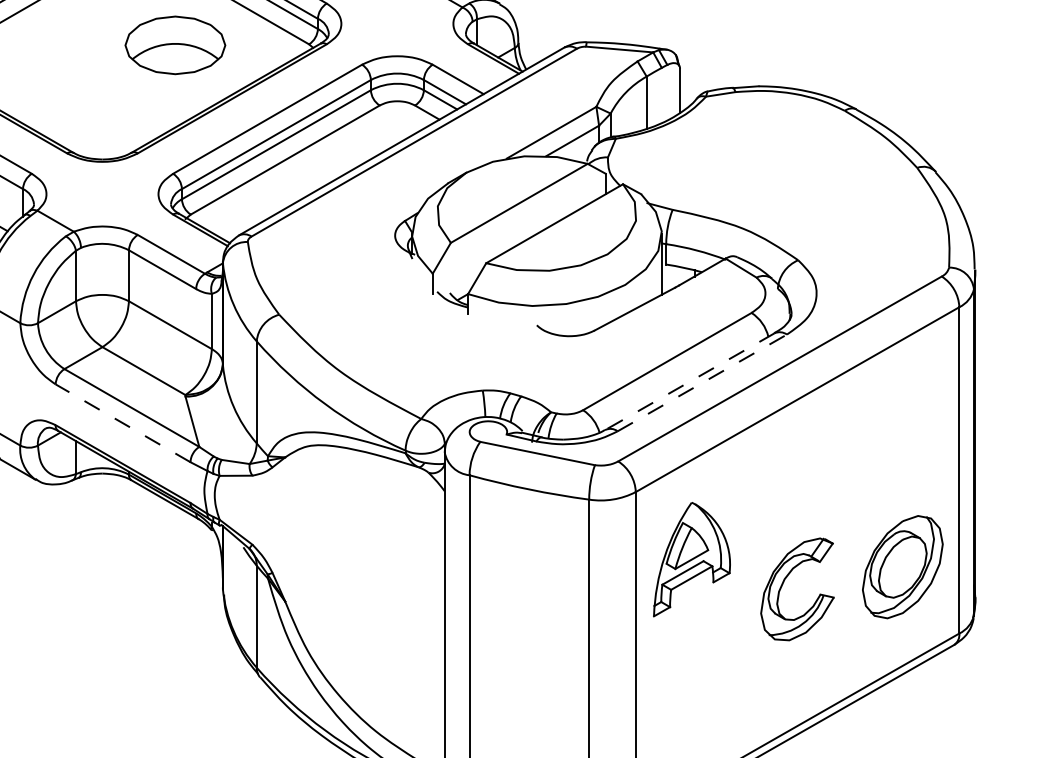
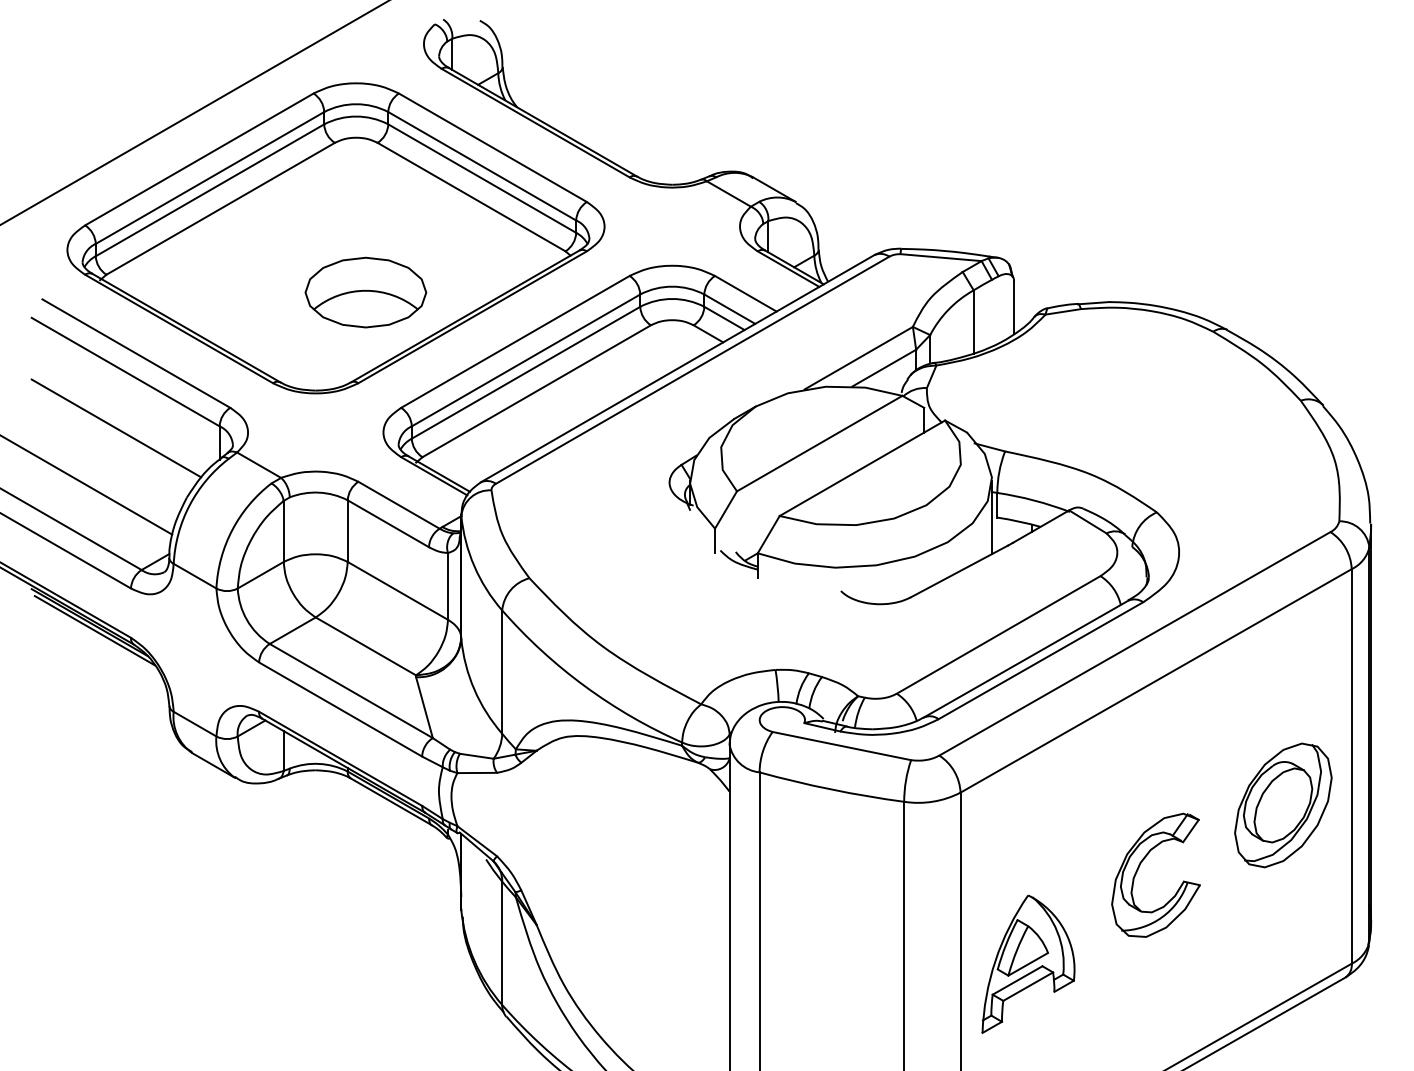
part: (175, 45) -> (365, 292), moved
line: (689, 381) -> (1025, 659), dashed -> solid
line: (701, 382) -> (1040, 660), dashed -> solid
line: (122, 423) -> (340, 709), dashed -> solid
part: (692, 558) -> (1028, 963), moved
part: (902, 567) -> (1283, 805), moved
part: (783, 582) -> (1139, 867), moved

